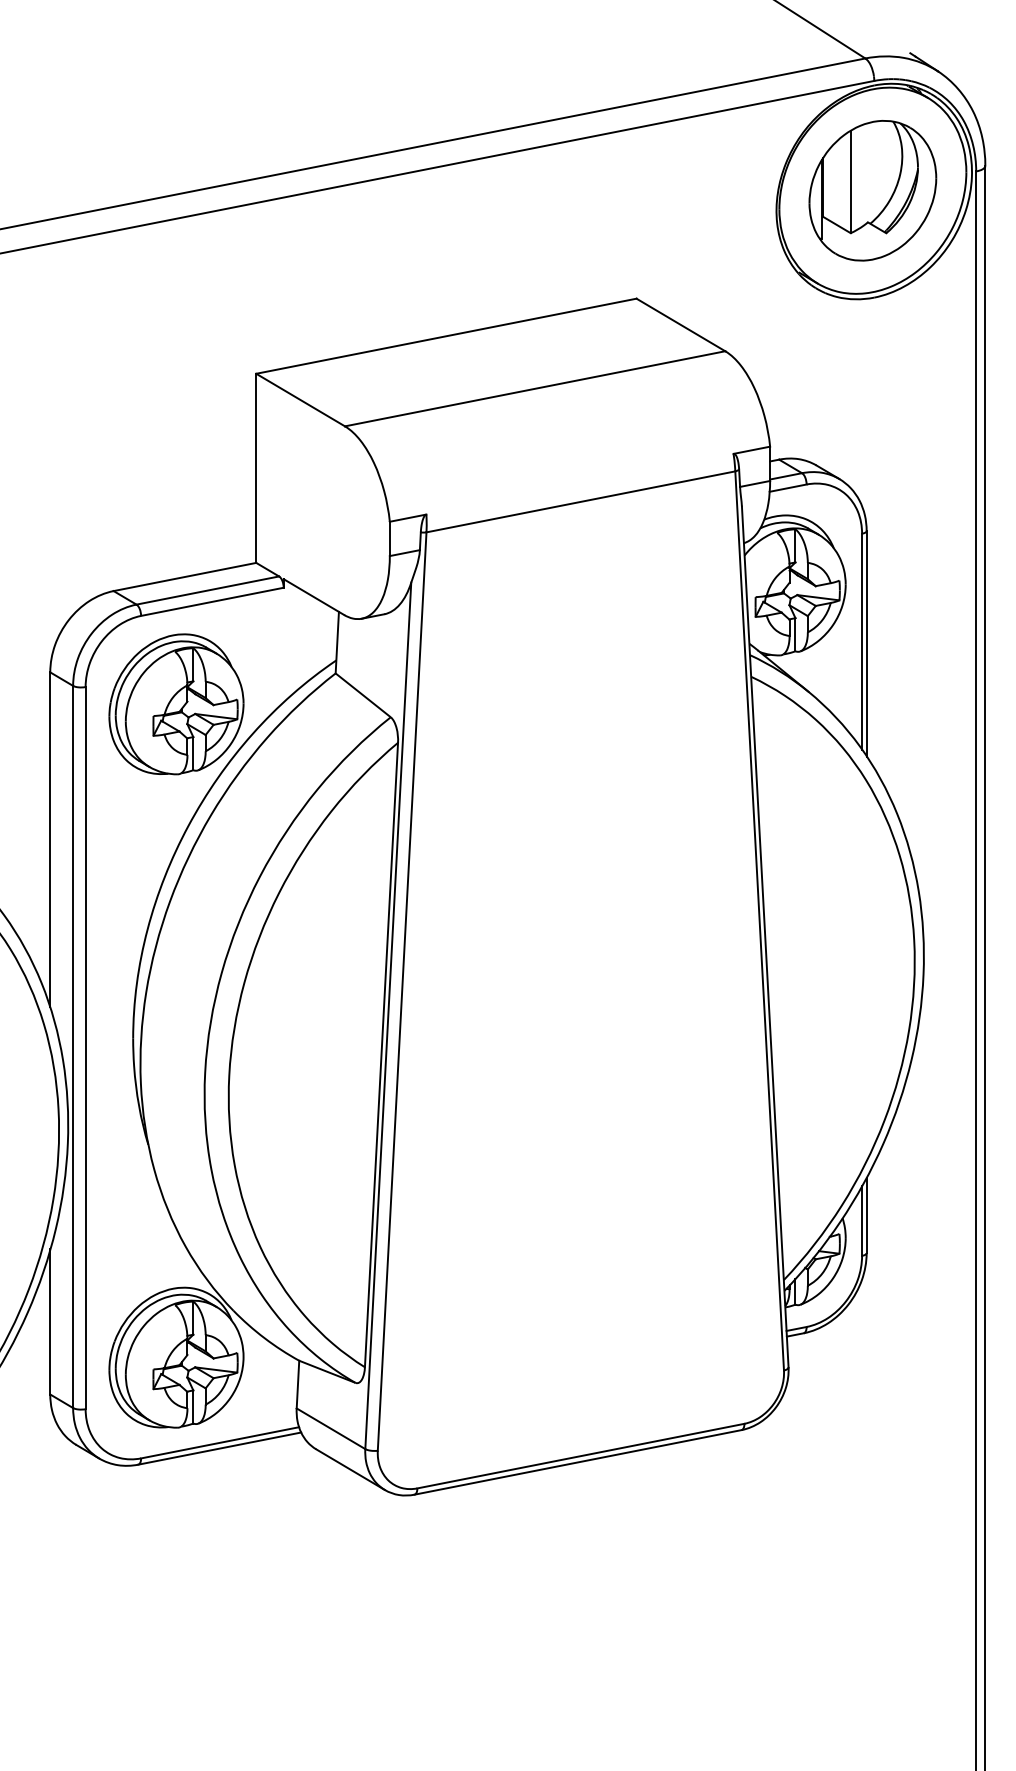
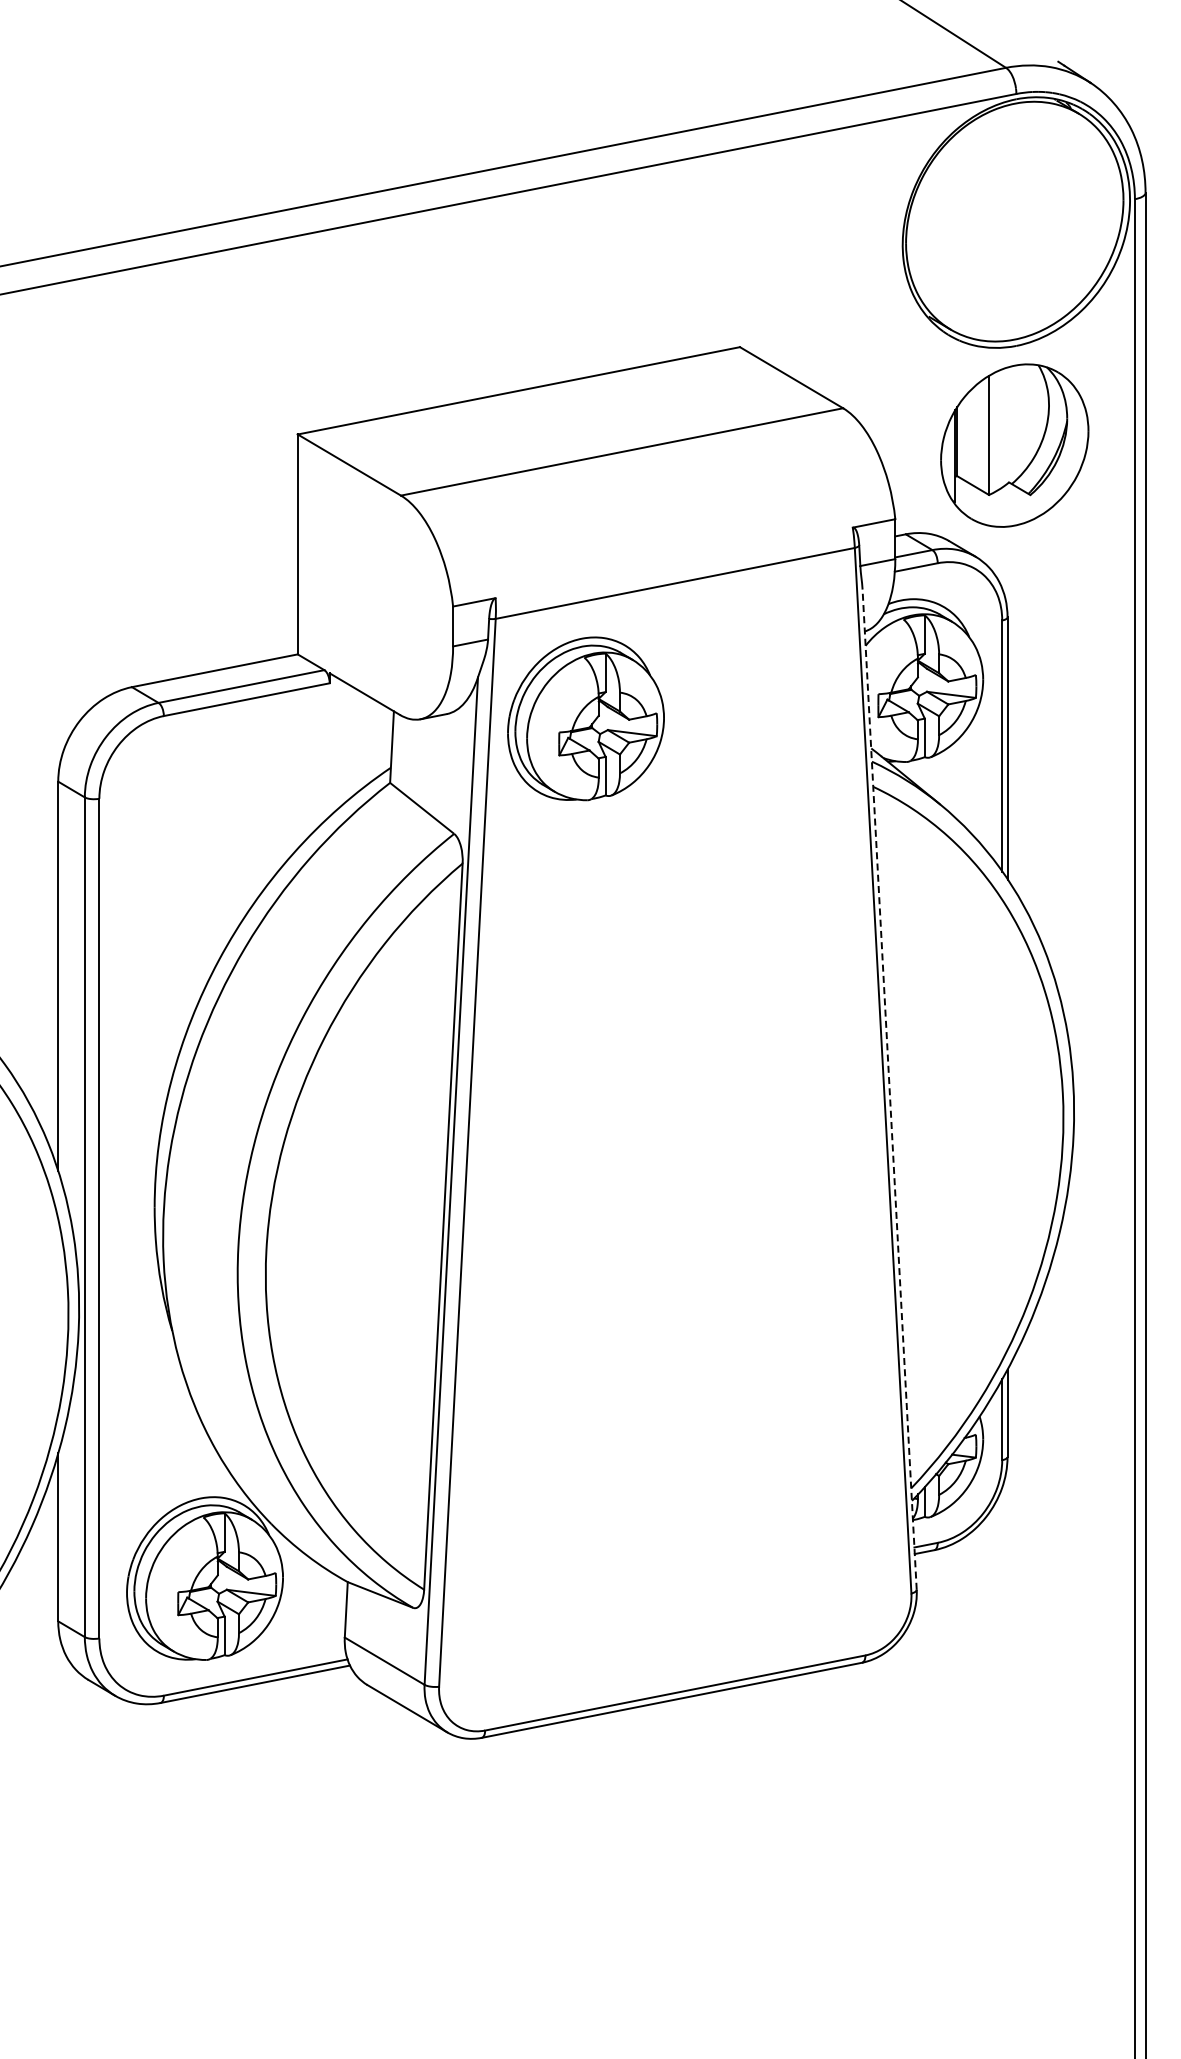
part: (872, 190) -> (1014, 445), moved
part: (176, 704) -> (585, 718), moved
line: (765, 936) -> (889, 1088), solid -> dashed

